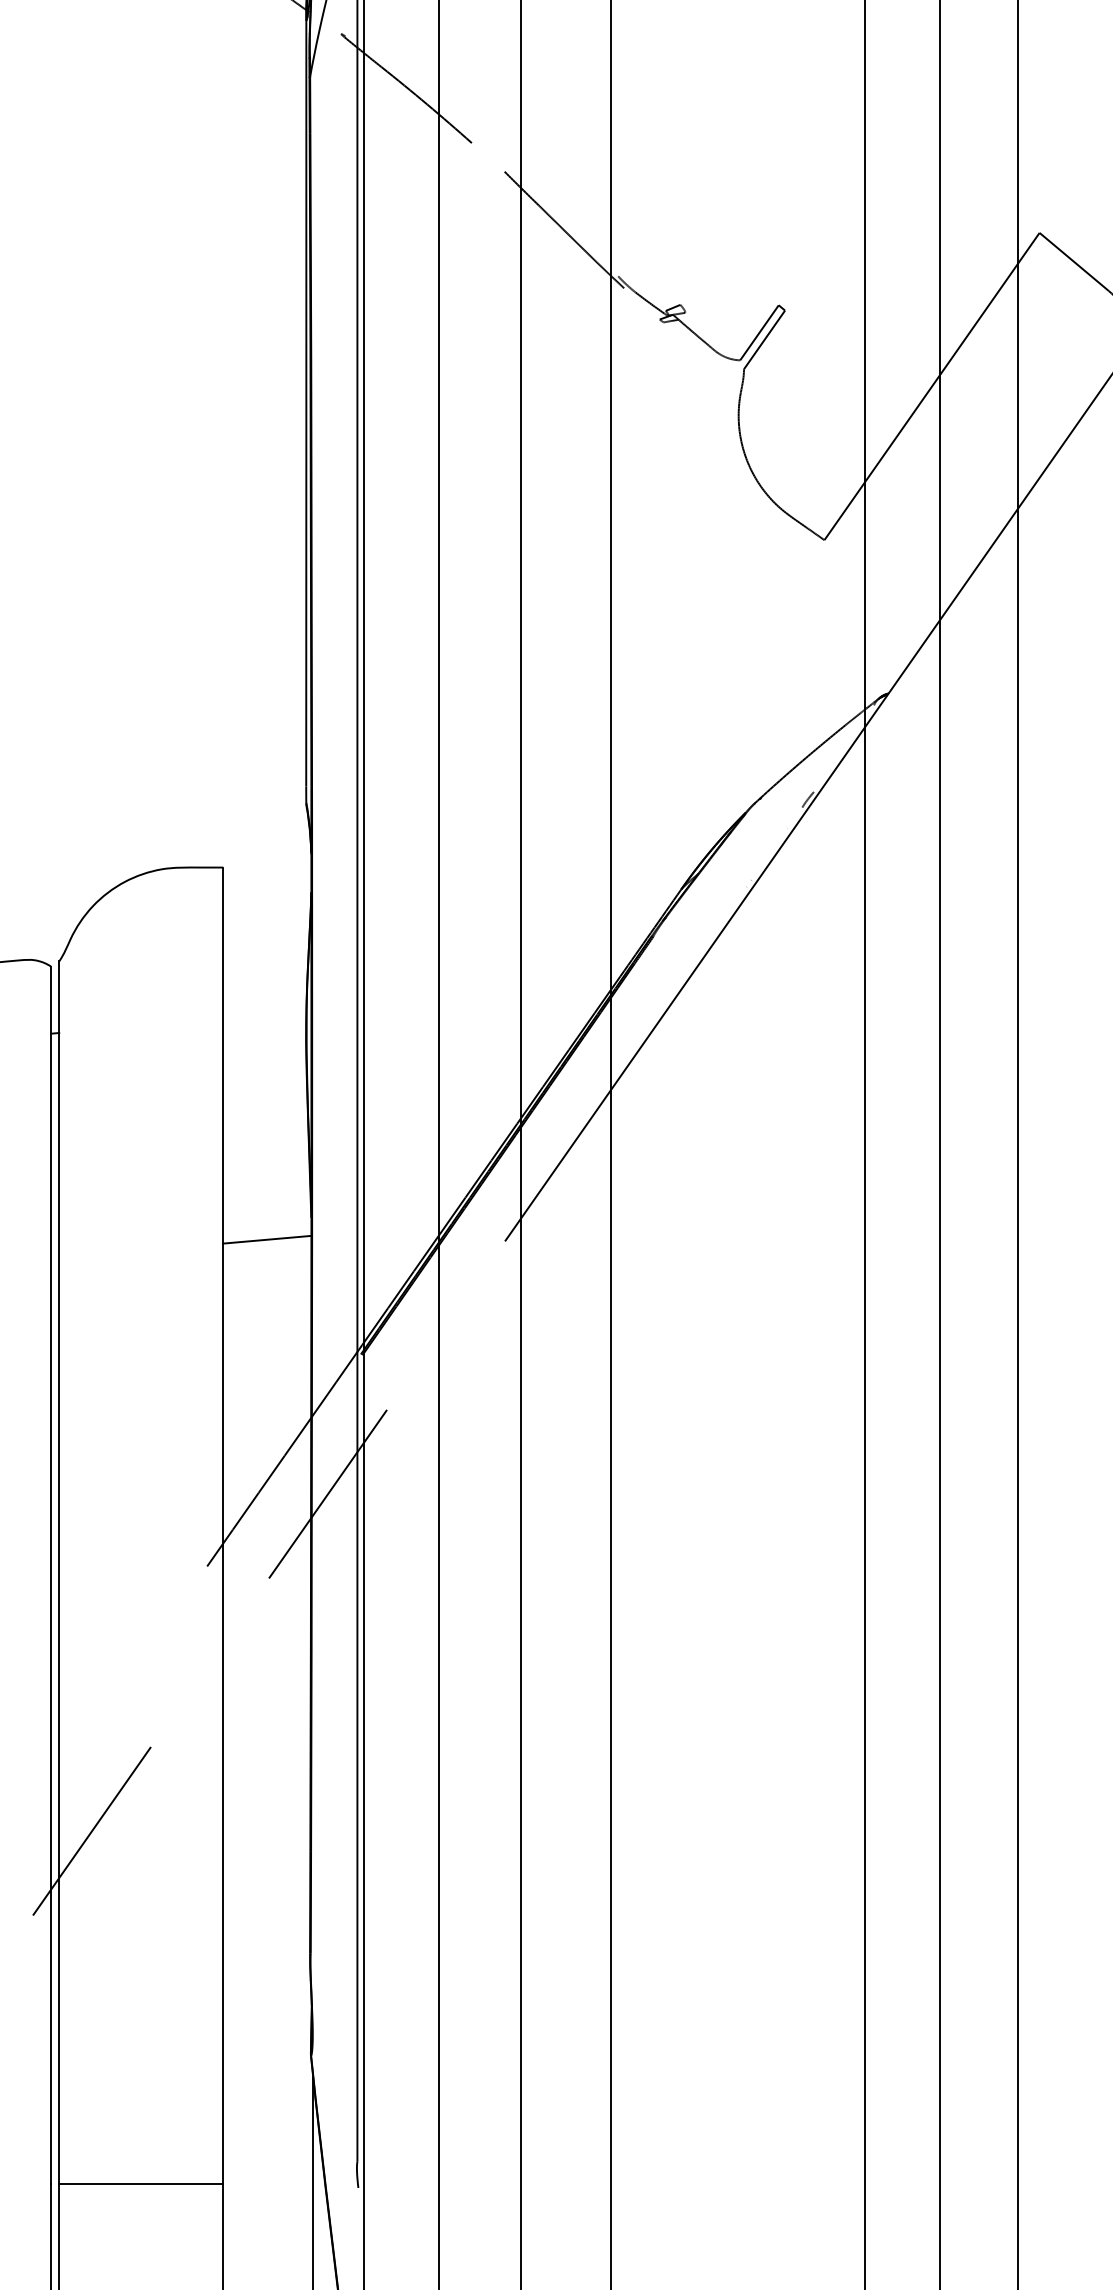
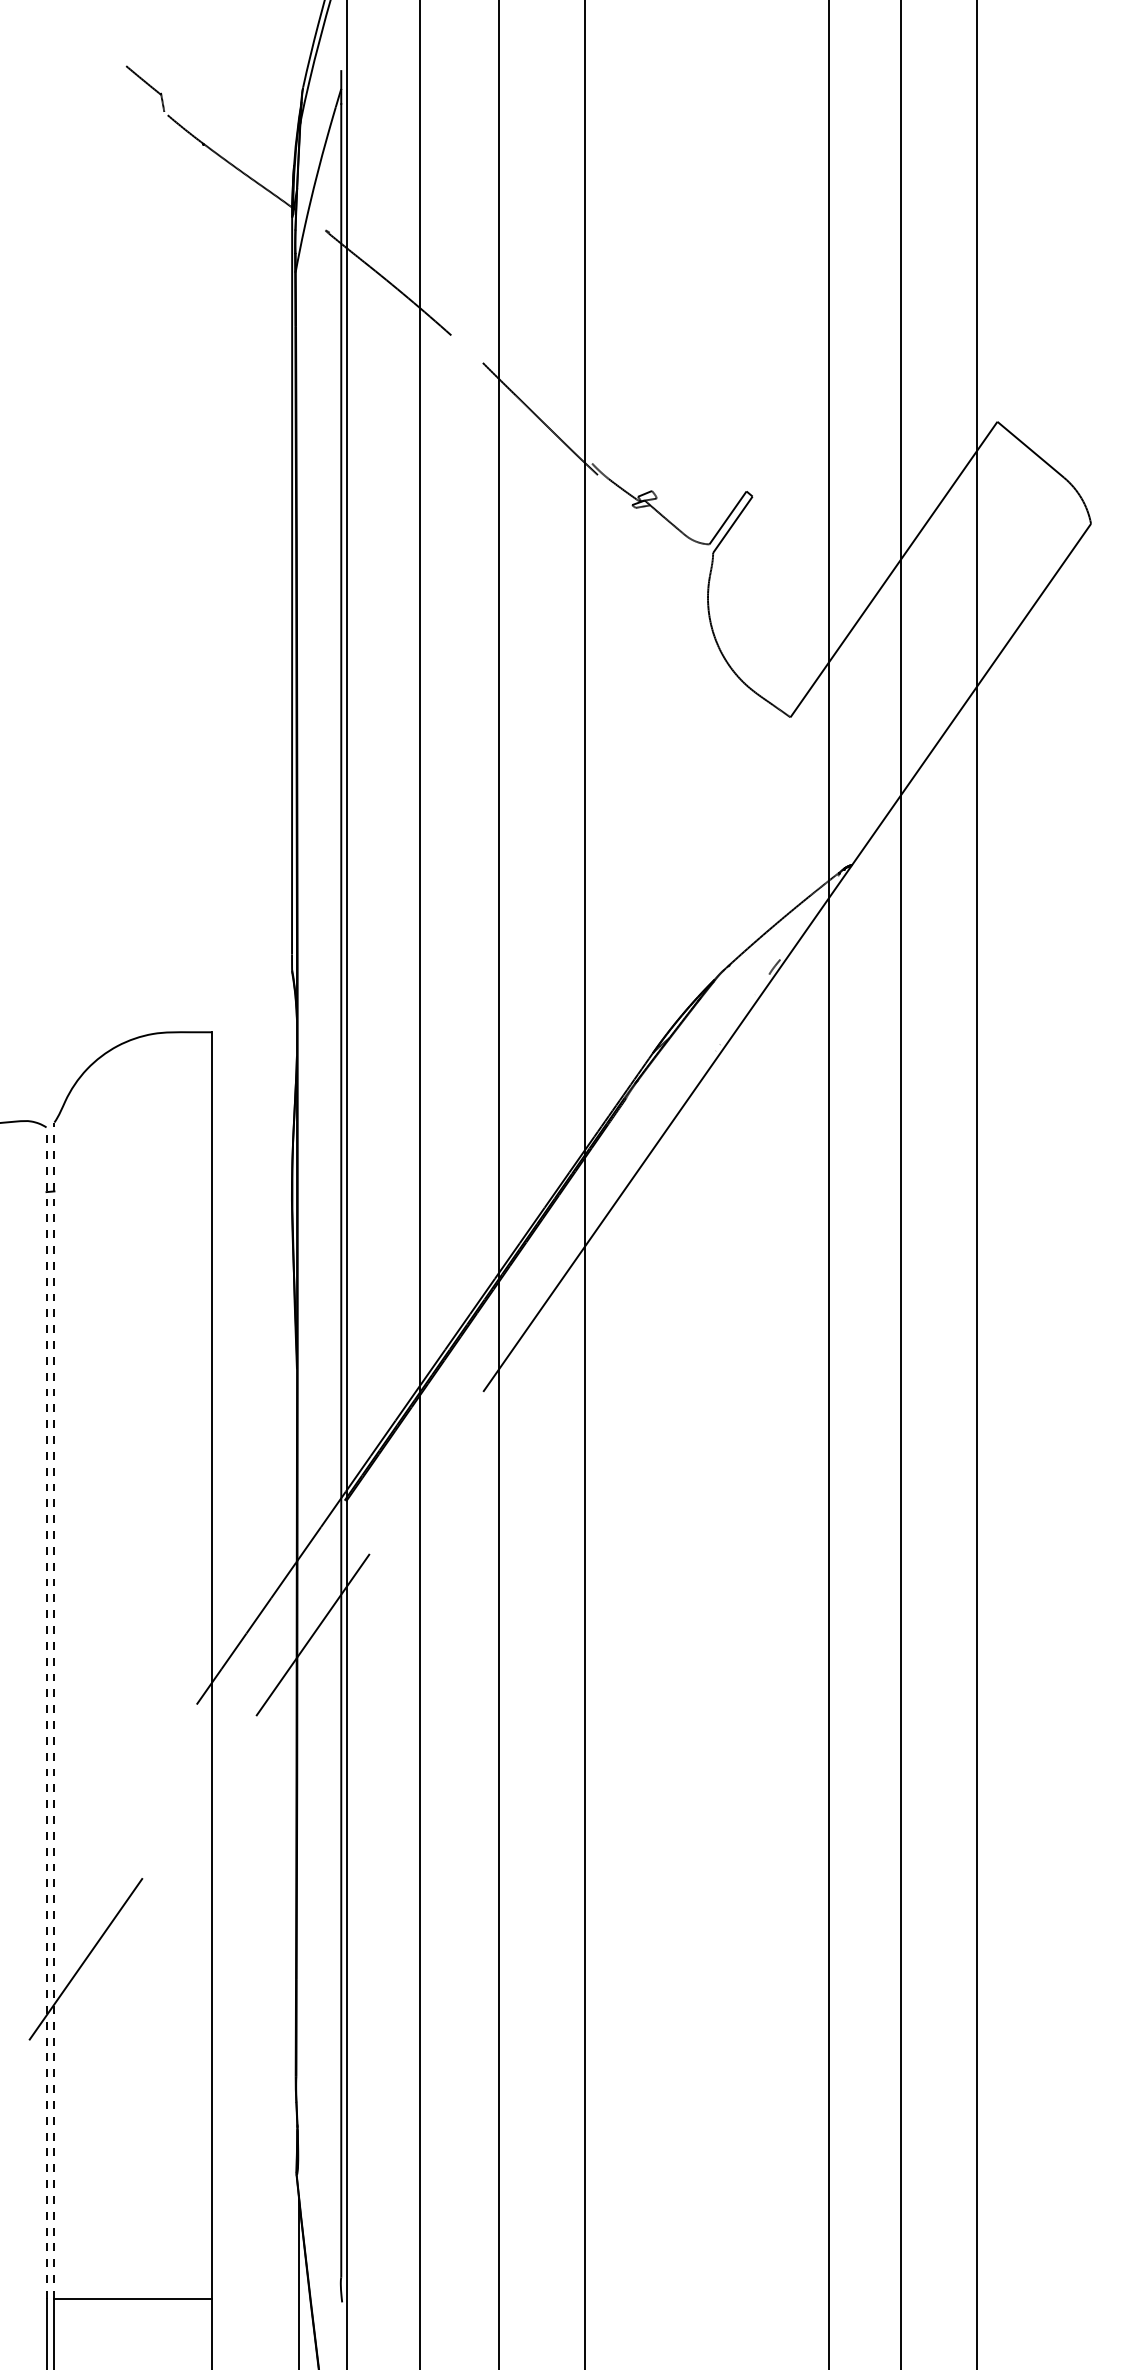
line: (267, 1239) -> (254, 1390), removed
line: (59, 1572) -> (54, 1710), solid -> dashed
line: (50, 1575) -> (46, 1713), solid -> dashed

